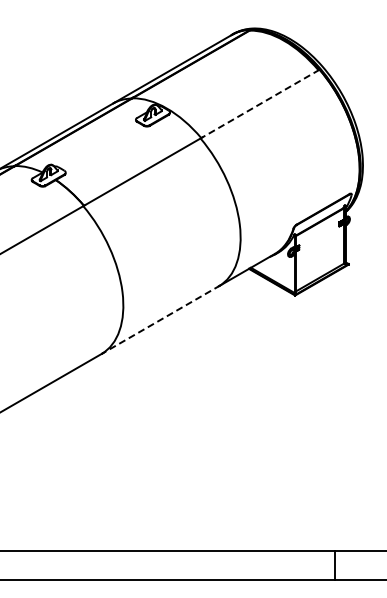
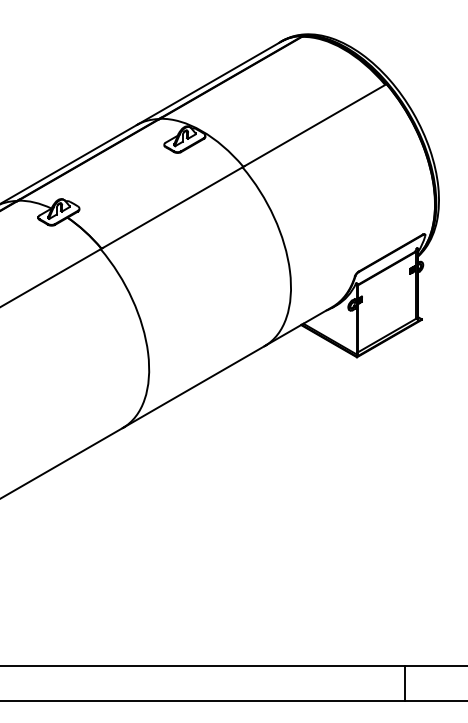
line: (260, 104) -> (315, 126), dashed -> solid
line: (161, 319) -> (195, 386), dashed -> solid

